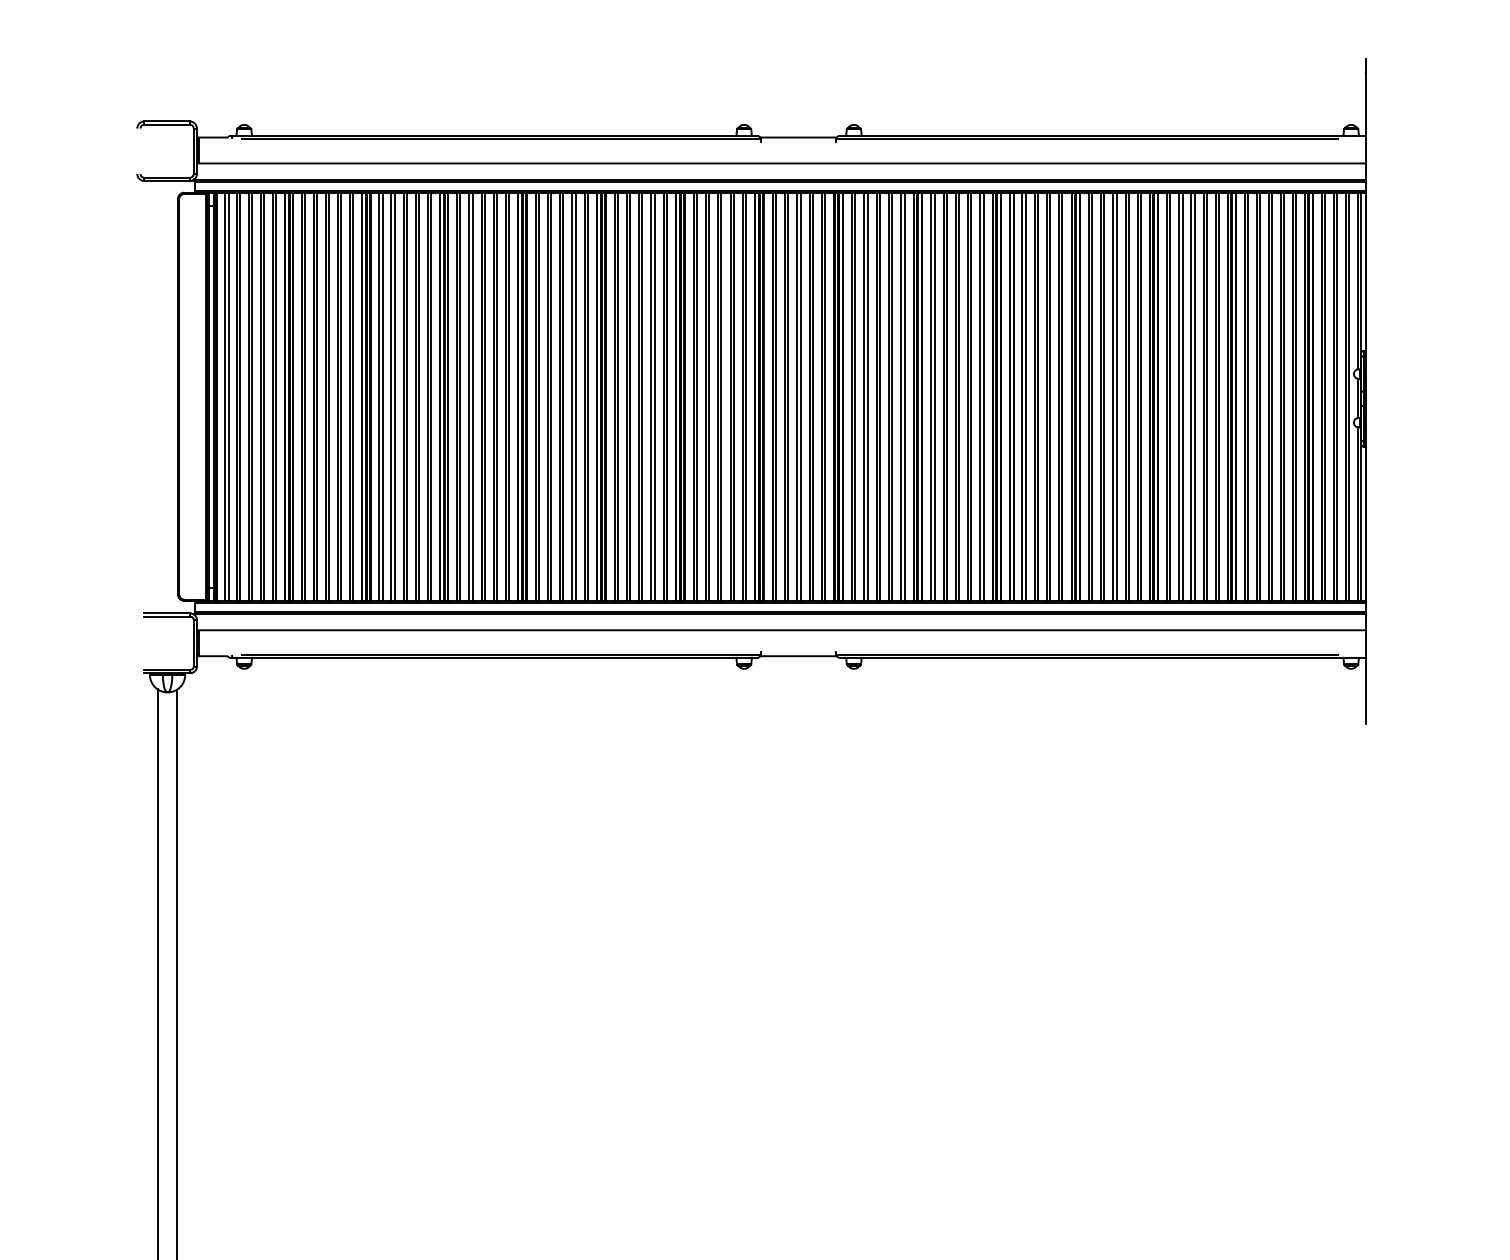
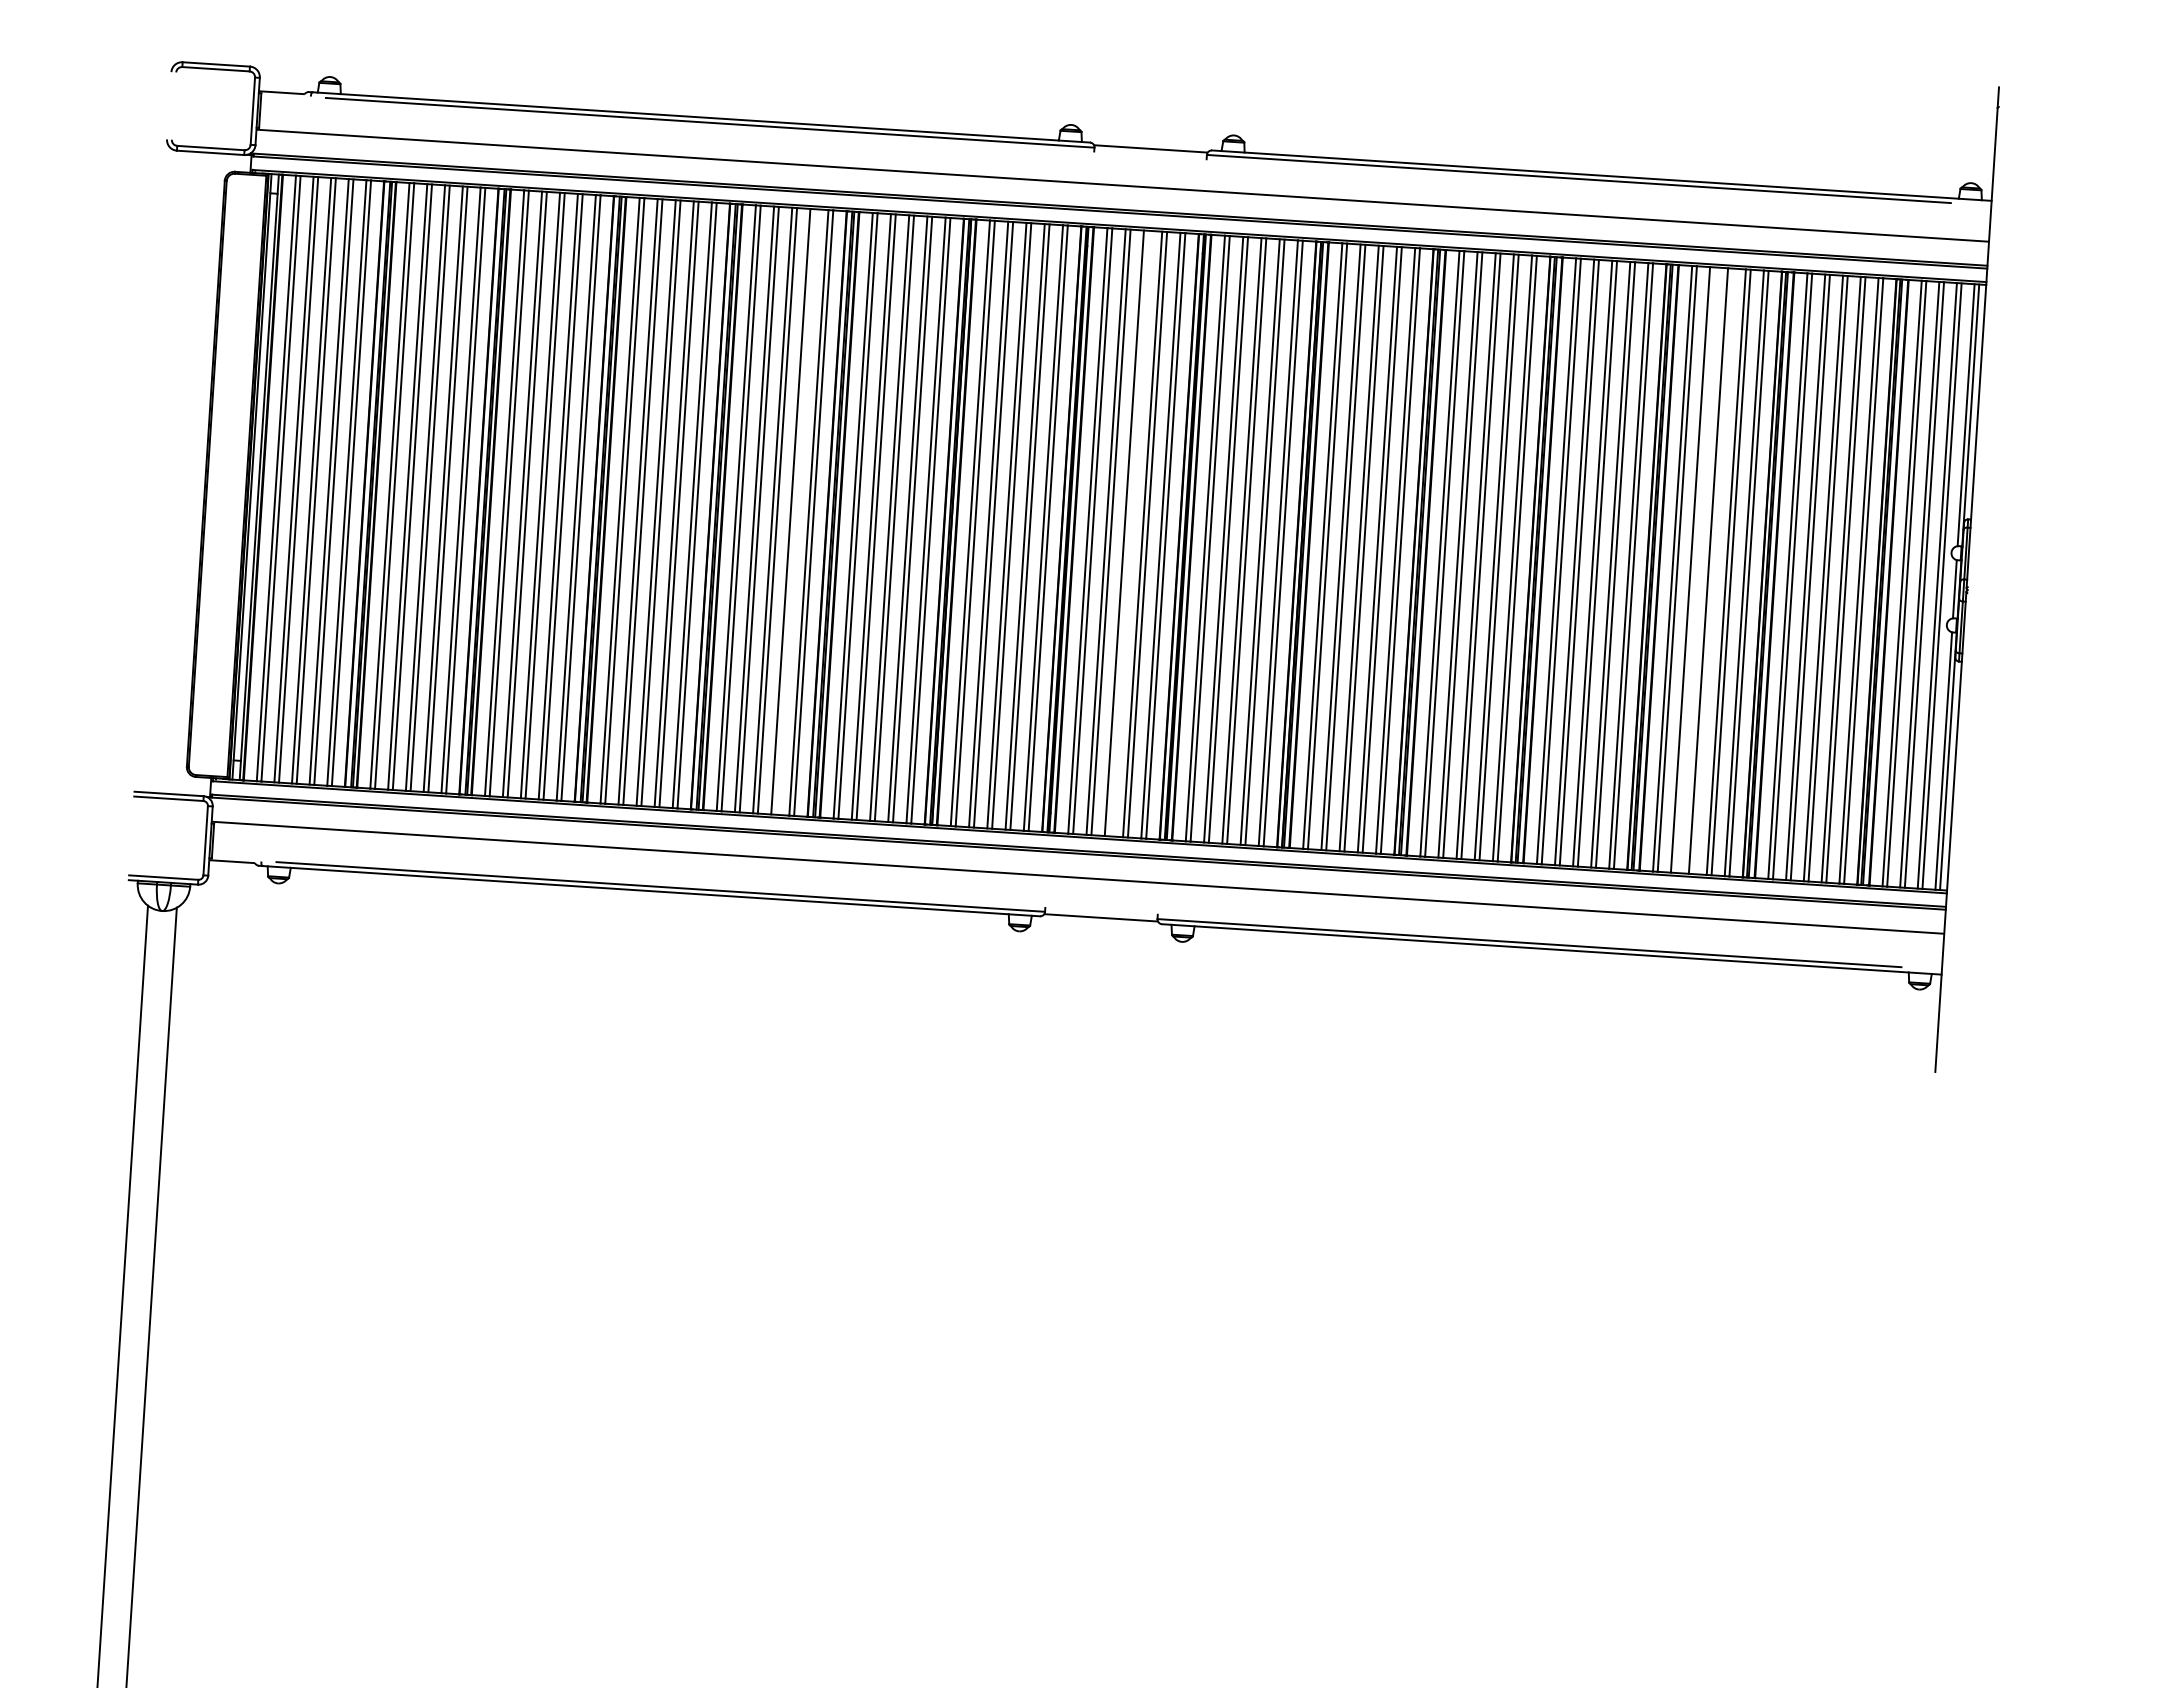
line: (575, 396) -> (795, 511), removed
line: (800, 396) -> (1128, 533), removed
line: (1182, 396) -> (1695, 569), removed
line: (1194, 396) -> (1713, 570), removed

